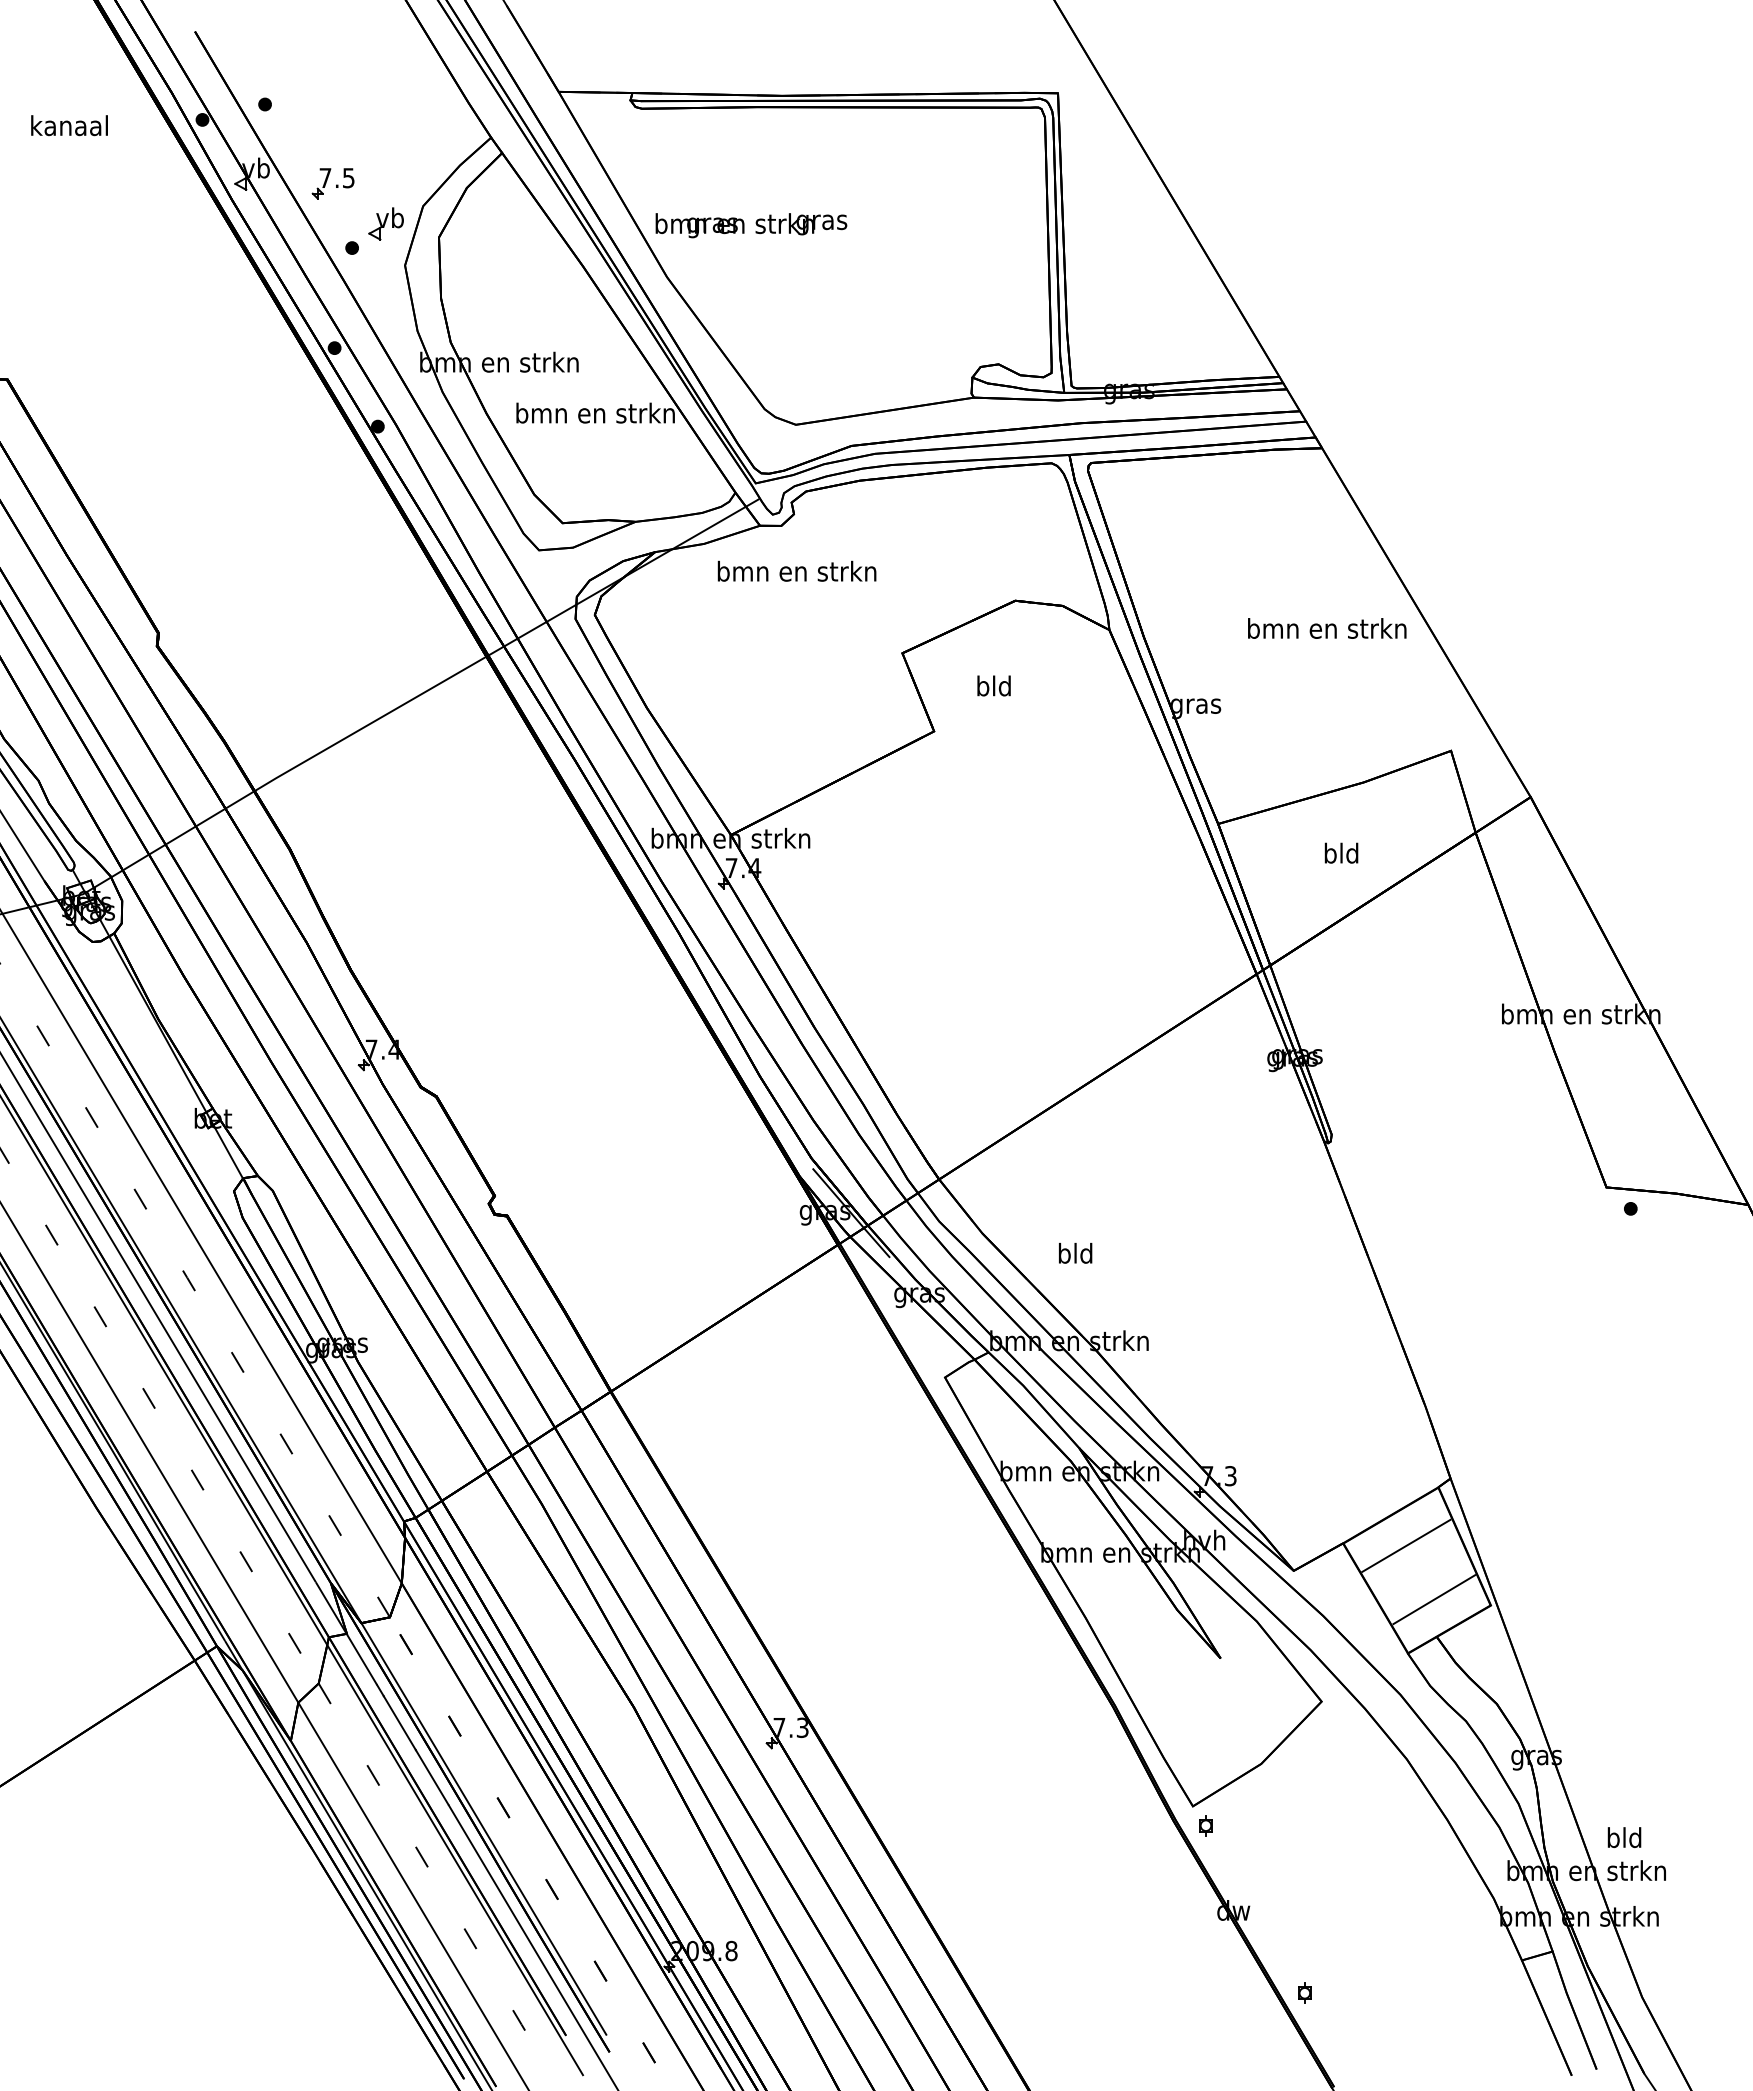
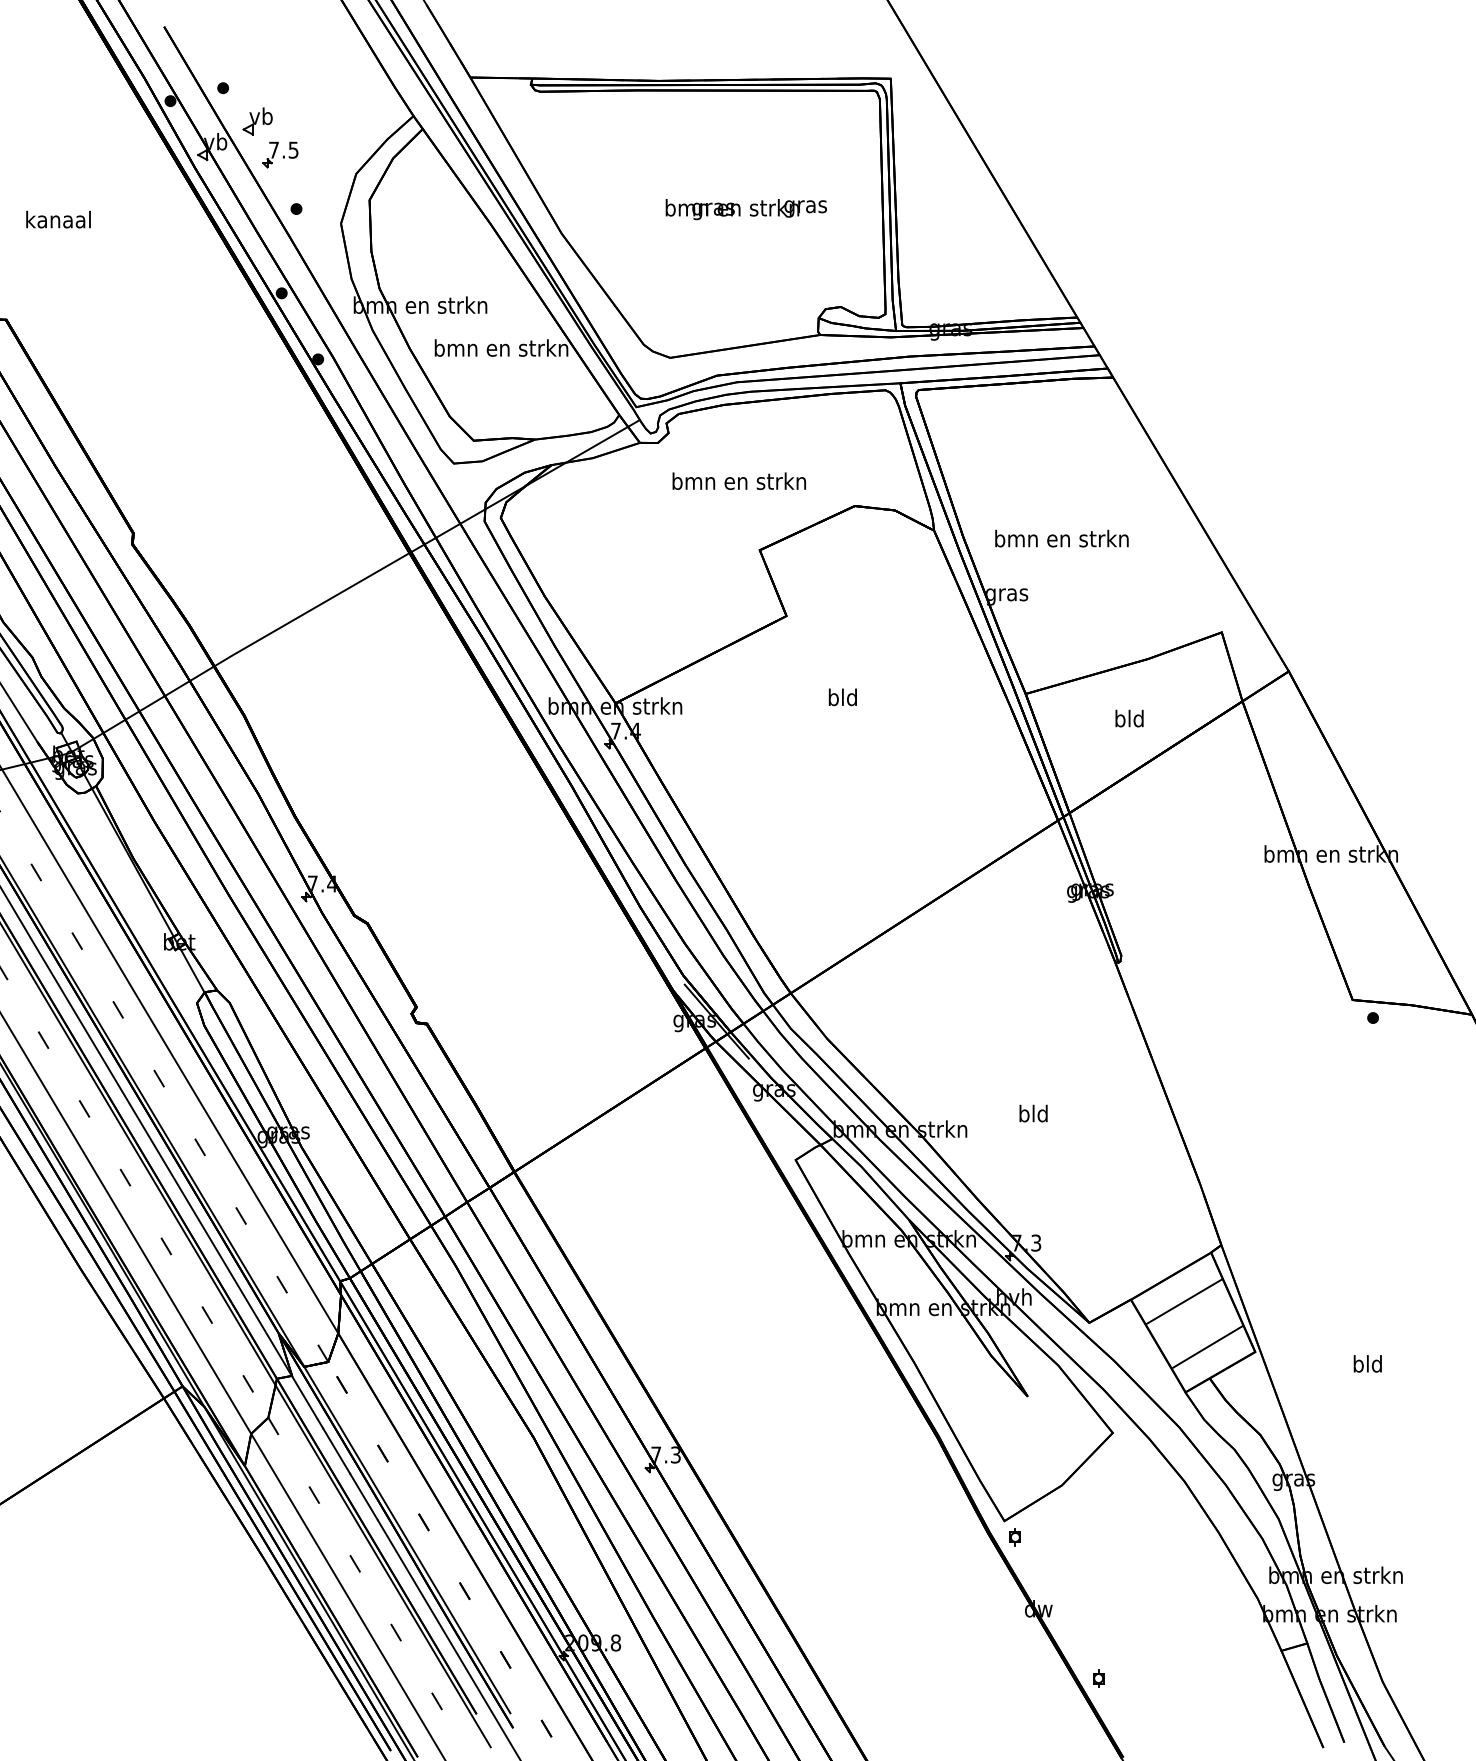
text: (69, 125) -> (58, 219), moved
part: (385, 223) -> (257, 121), moved
text: (751, 225) -> (746, 209), moved
text: (796, 570) -> (738, 480), moved
text: (1327, 628) -> (1062, 538), moved
text: (993, 685) -> (842, 696), moved
text: (1075, 1253) -> (1033, 1113), moved
text: (1624, 1837) -> (1367, 1363), moved

